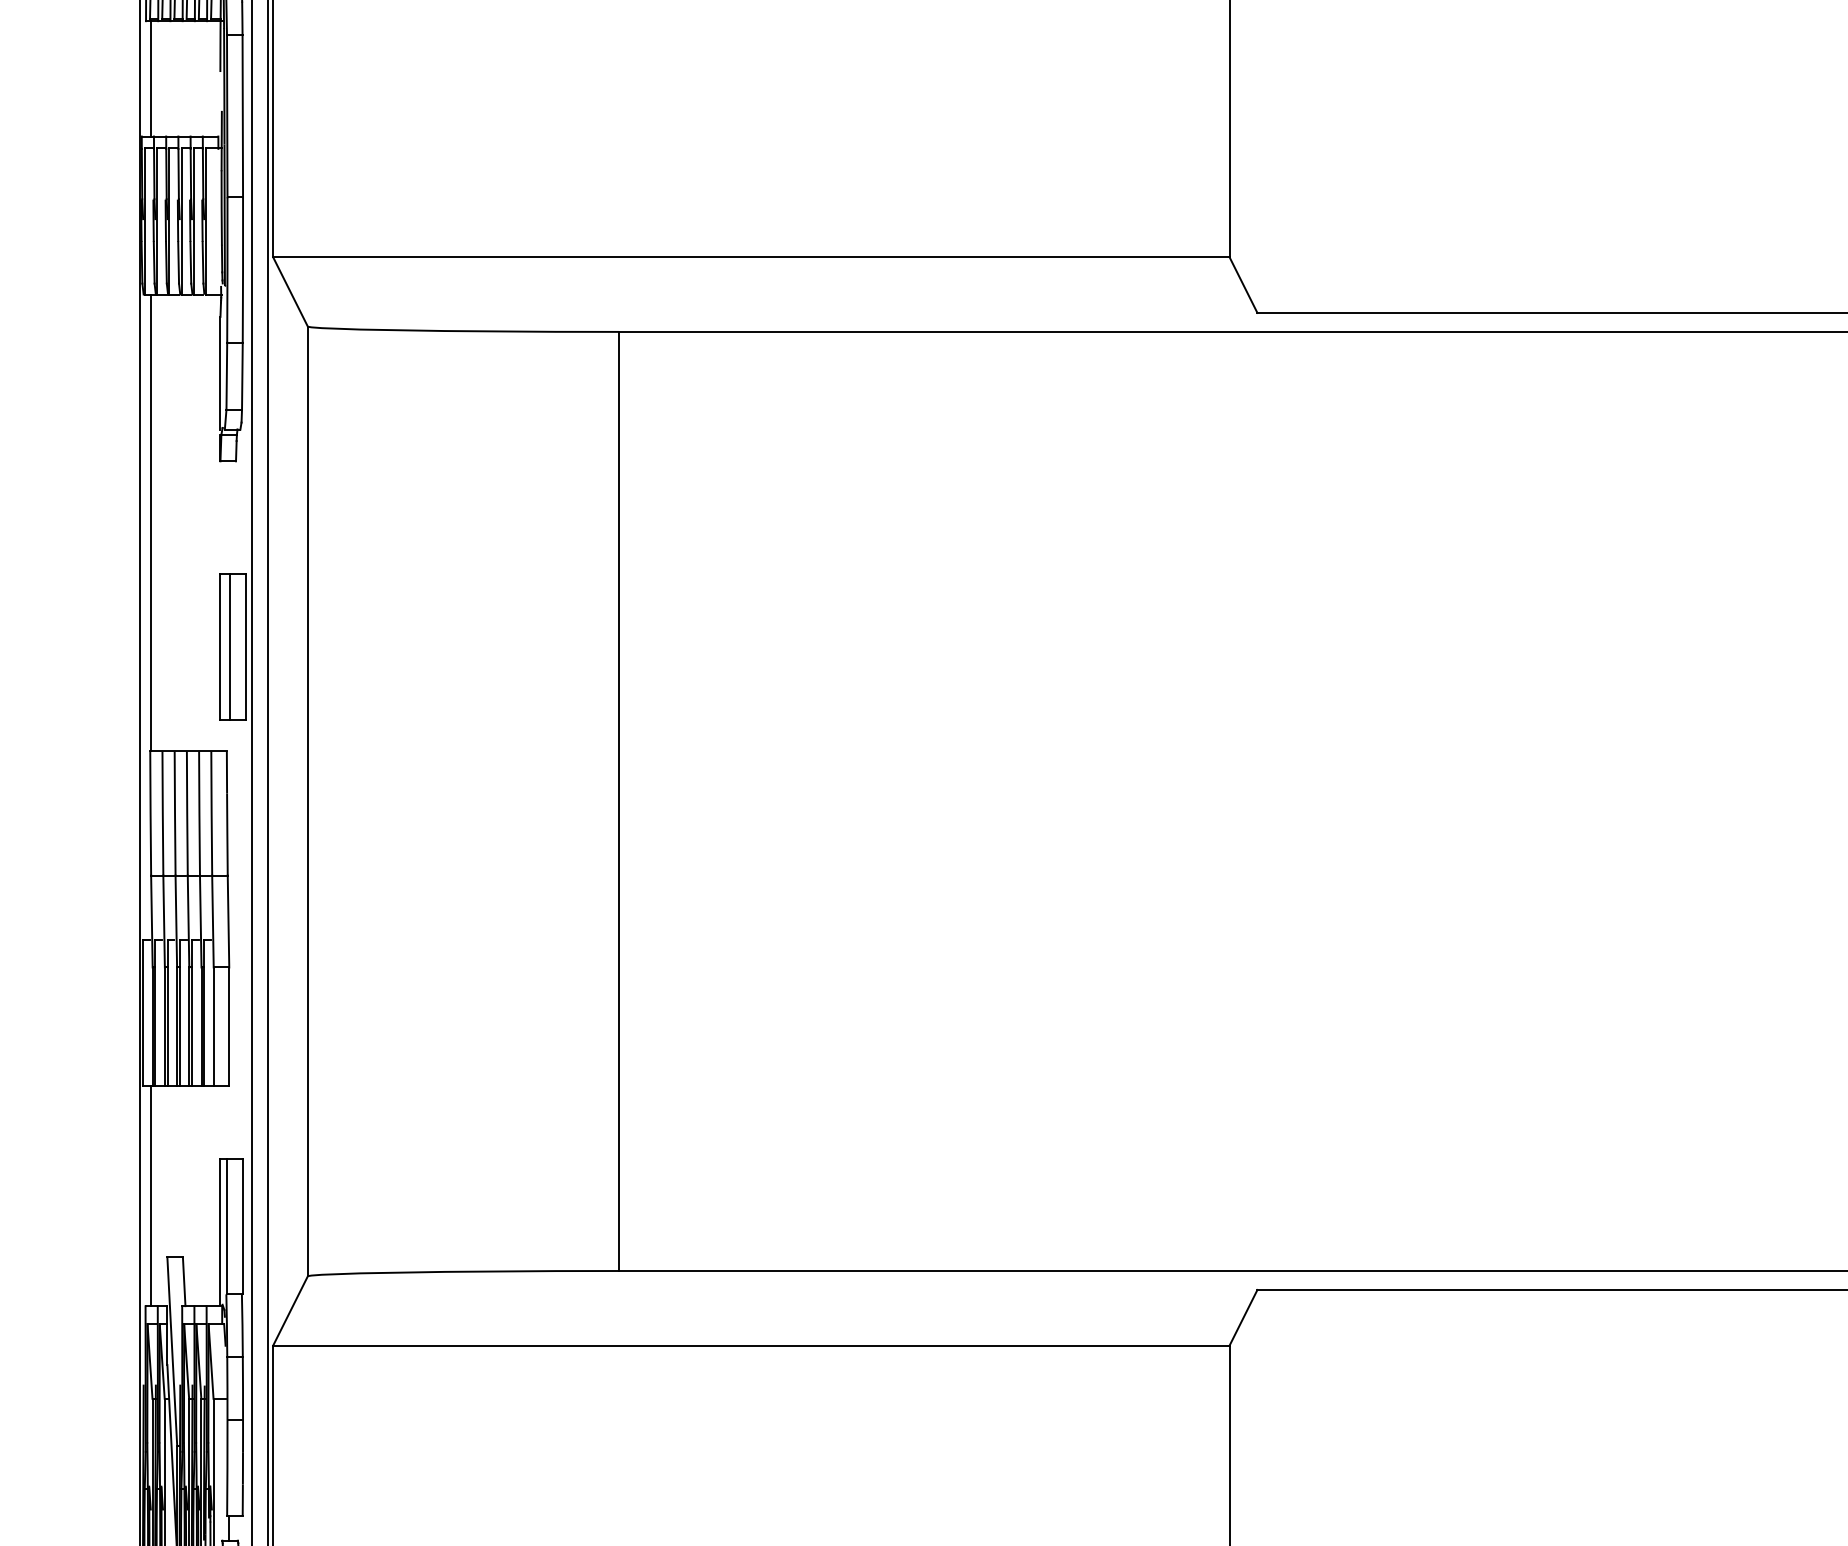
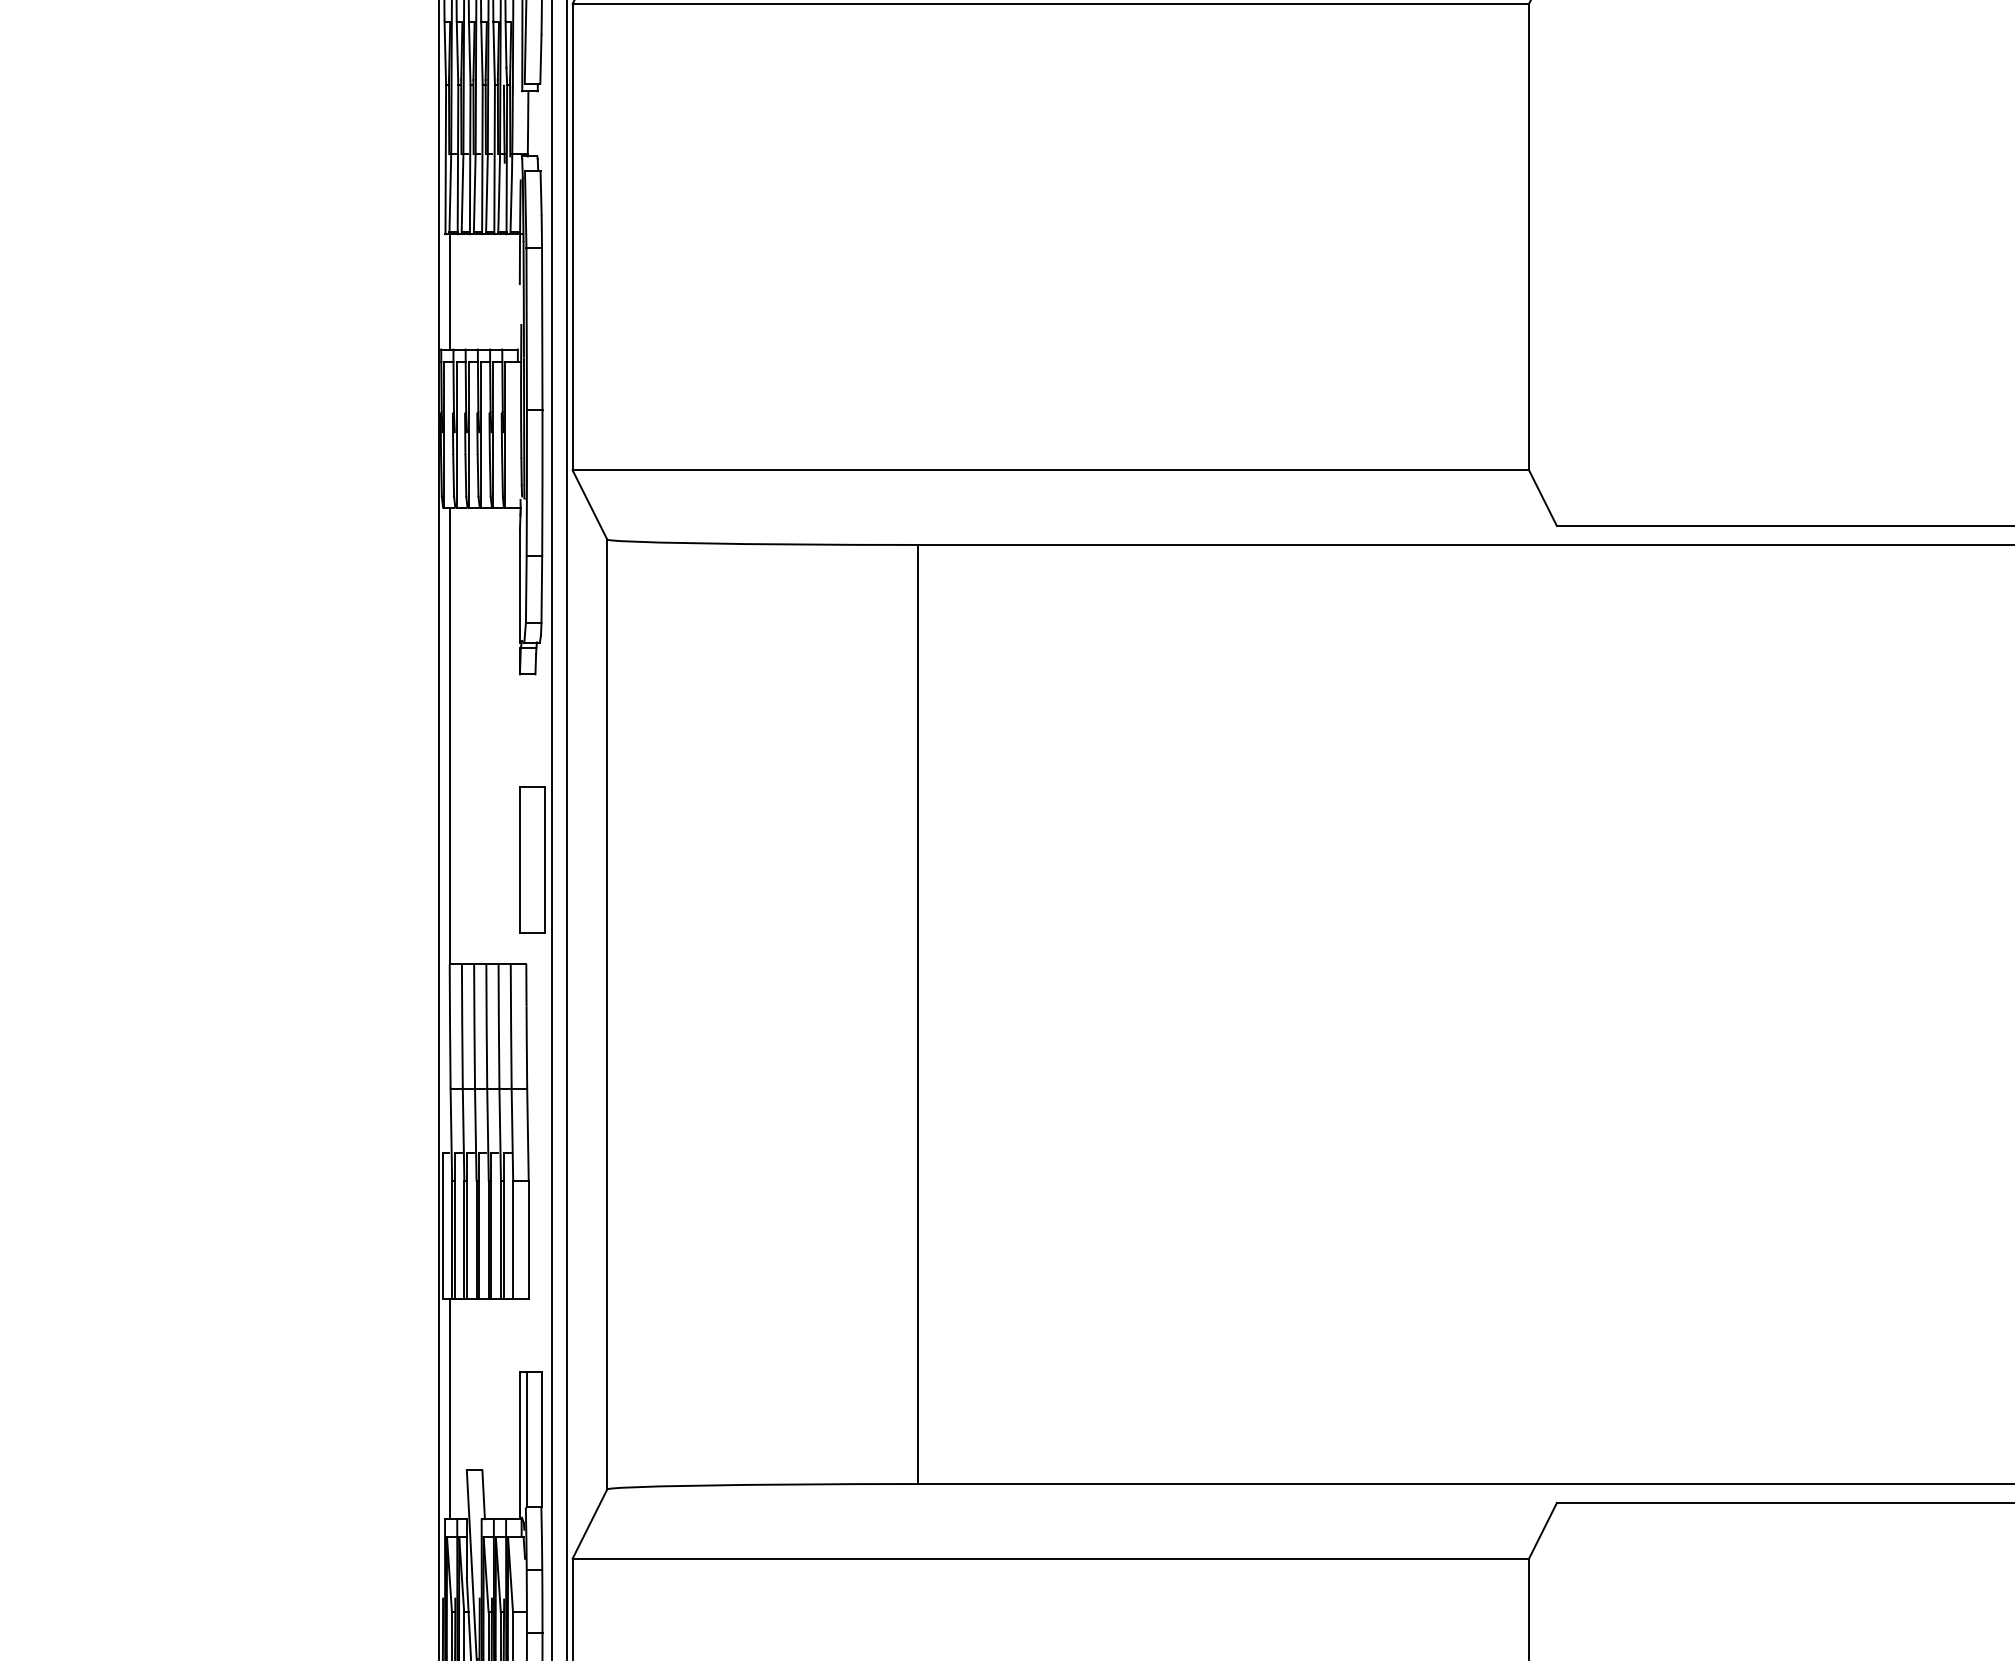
line: (230, 646) -> (529, 859), removed

